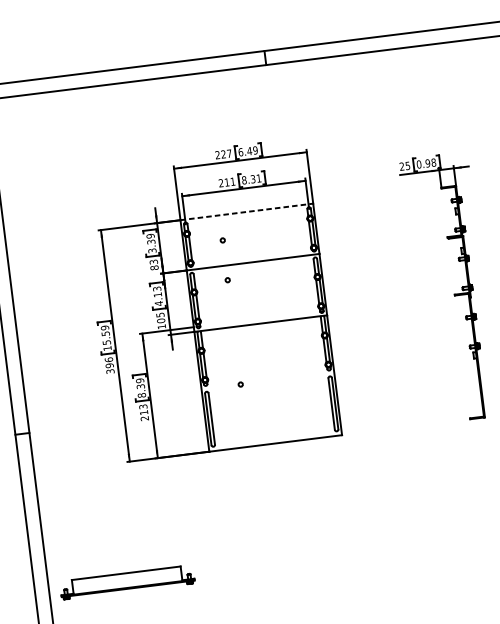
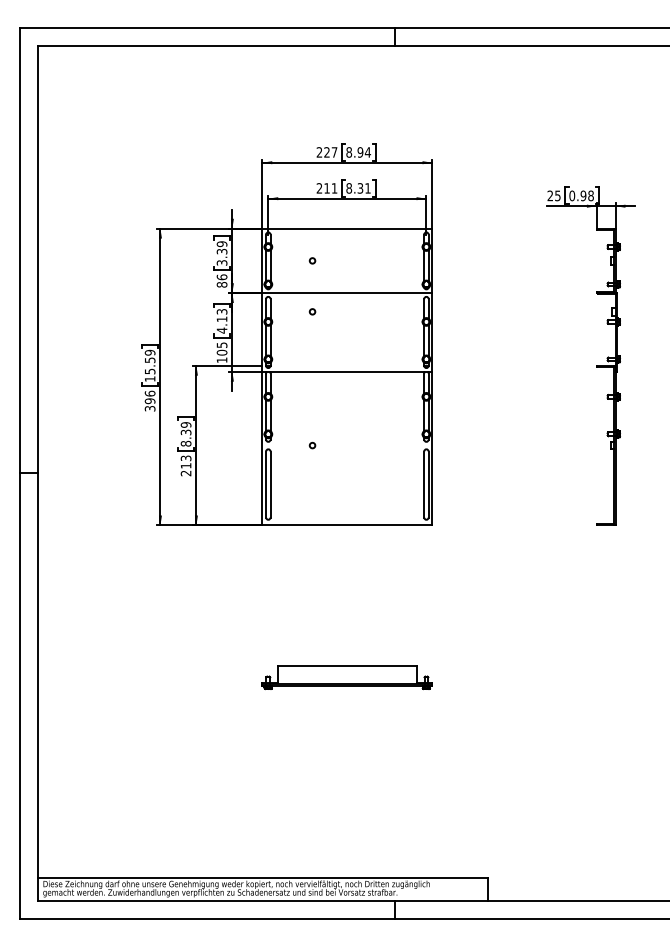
text: (248, 151) -> (358, 152), 6.49 -> 8.94
line: (246, 211) -> (347, 228), dashed -> solid
text: (153, 262) -> (221, 277), 83 -> 86
part: (126, 582) -> (346, 677), moved

